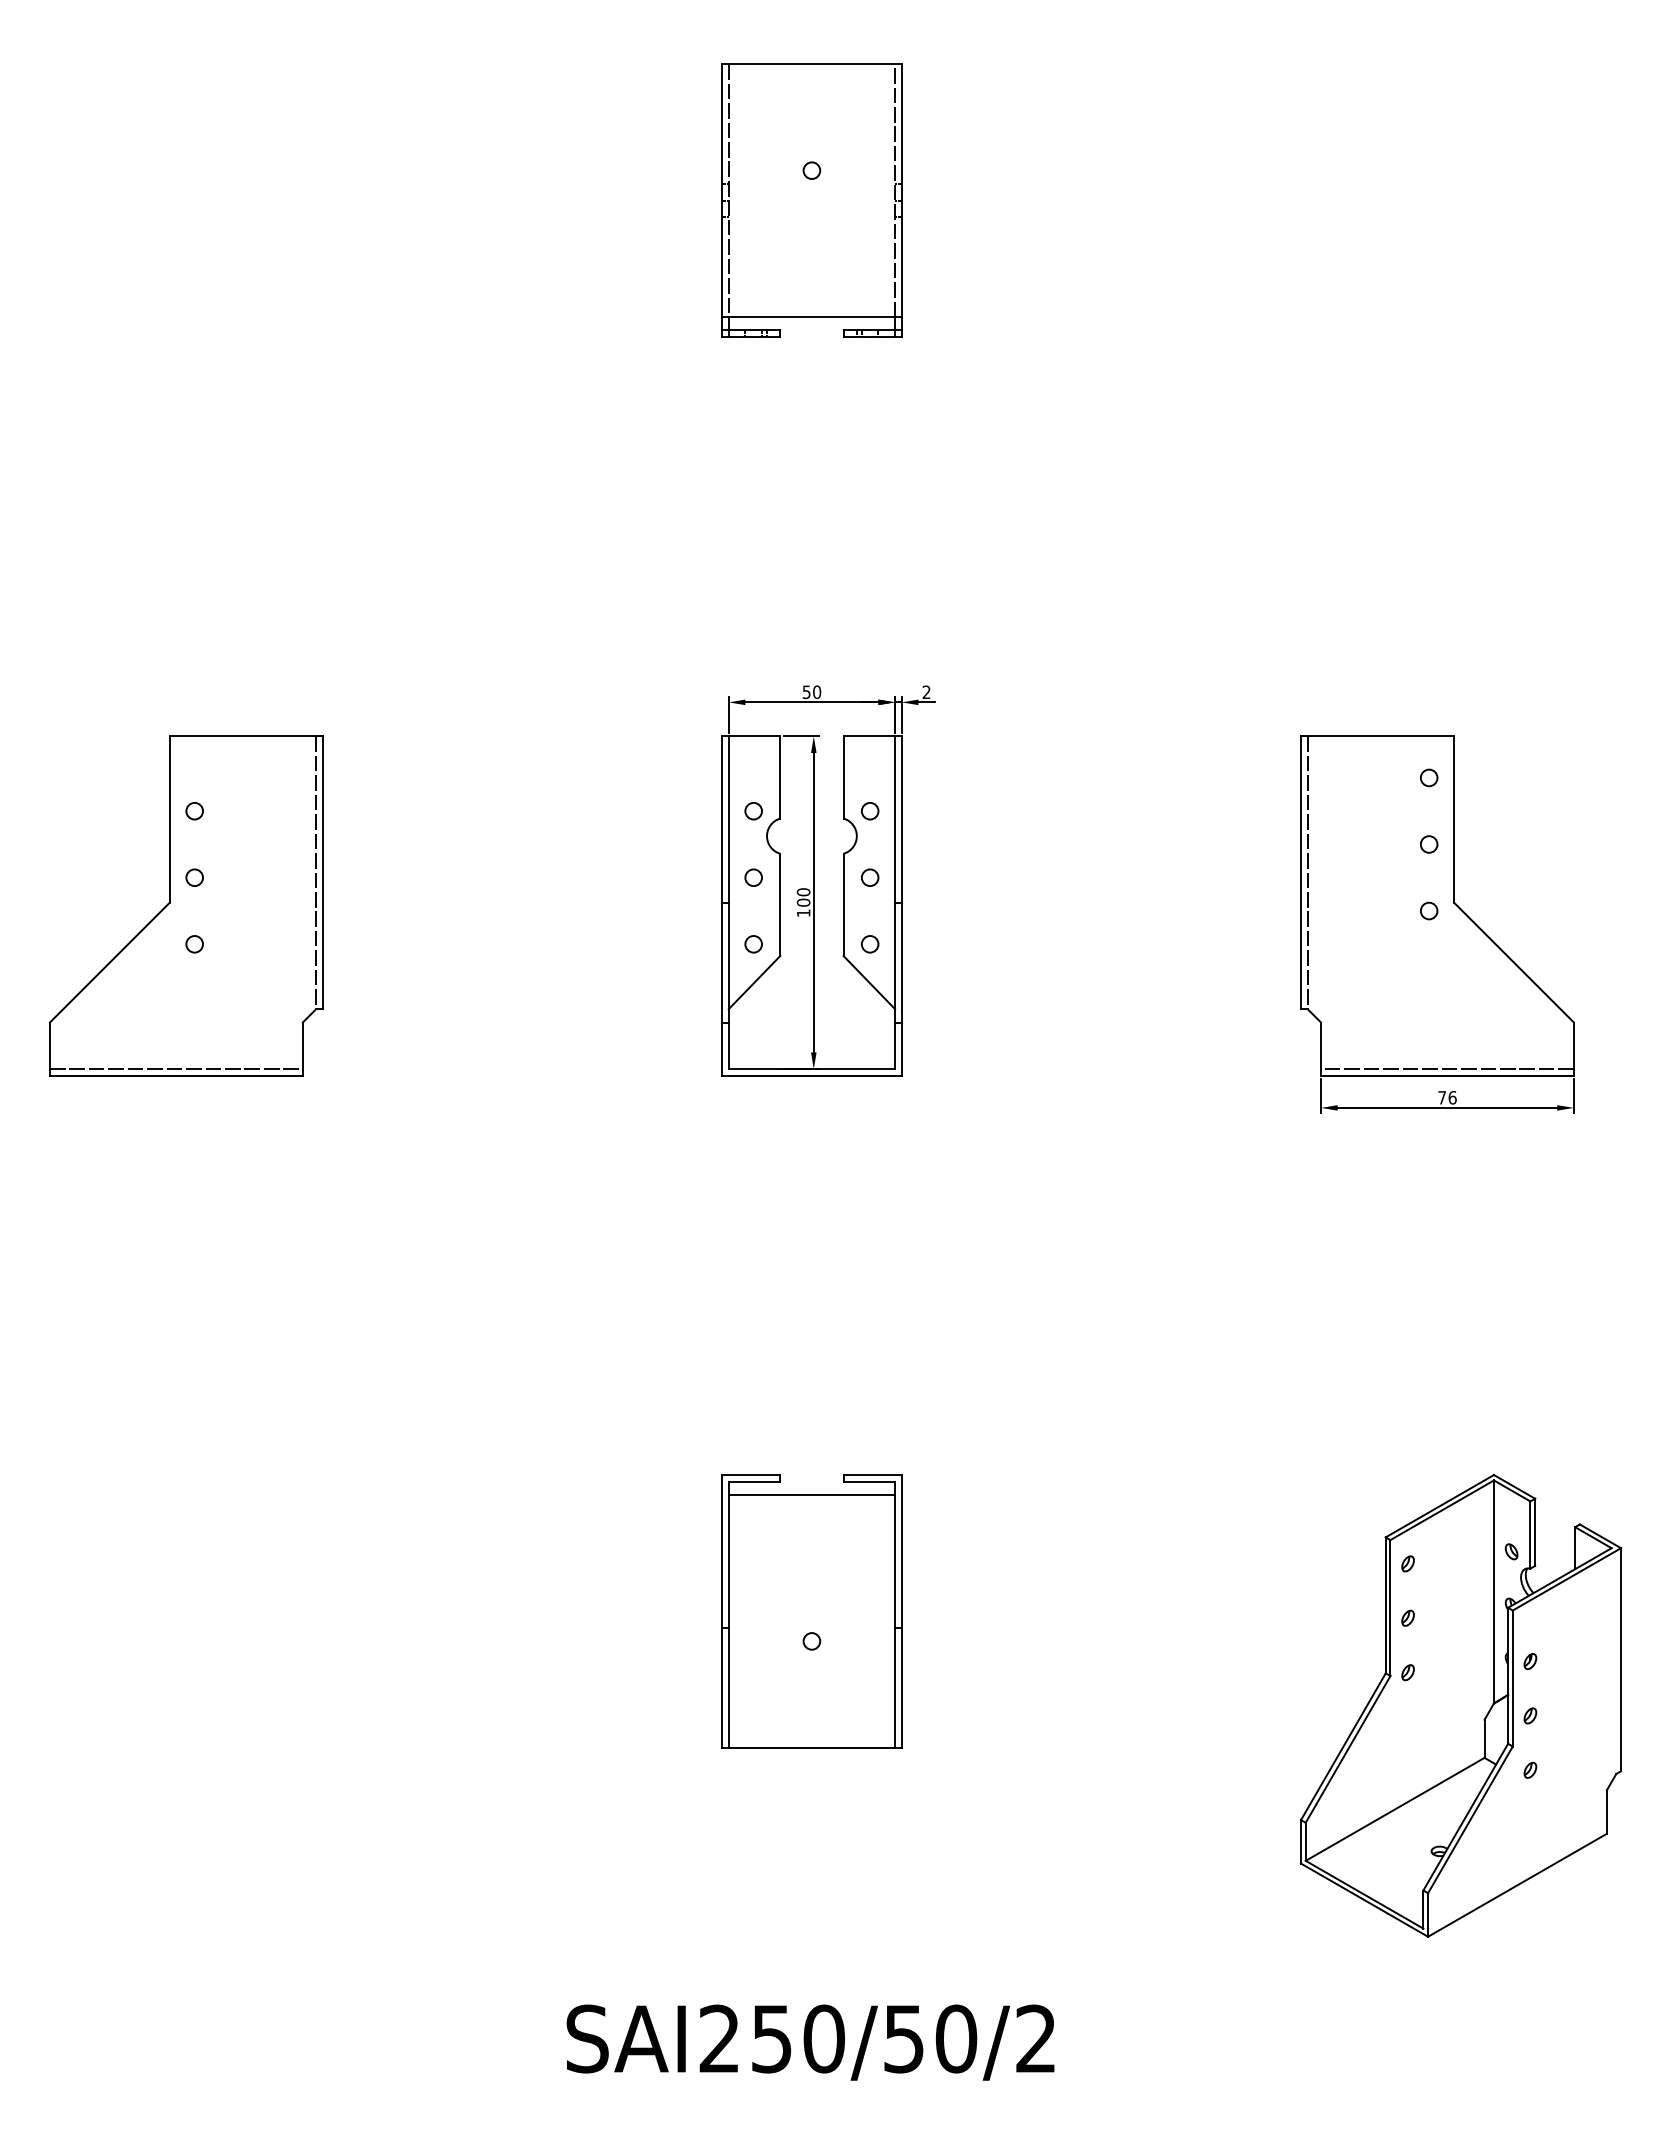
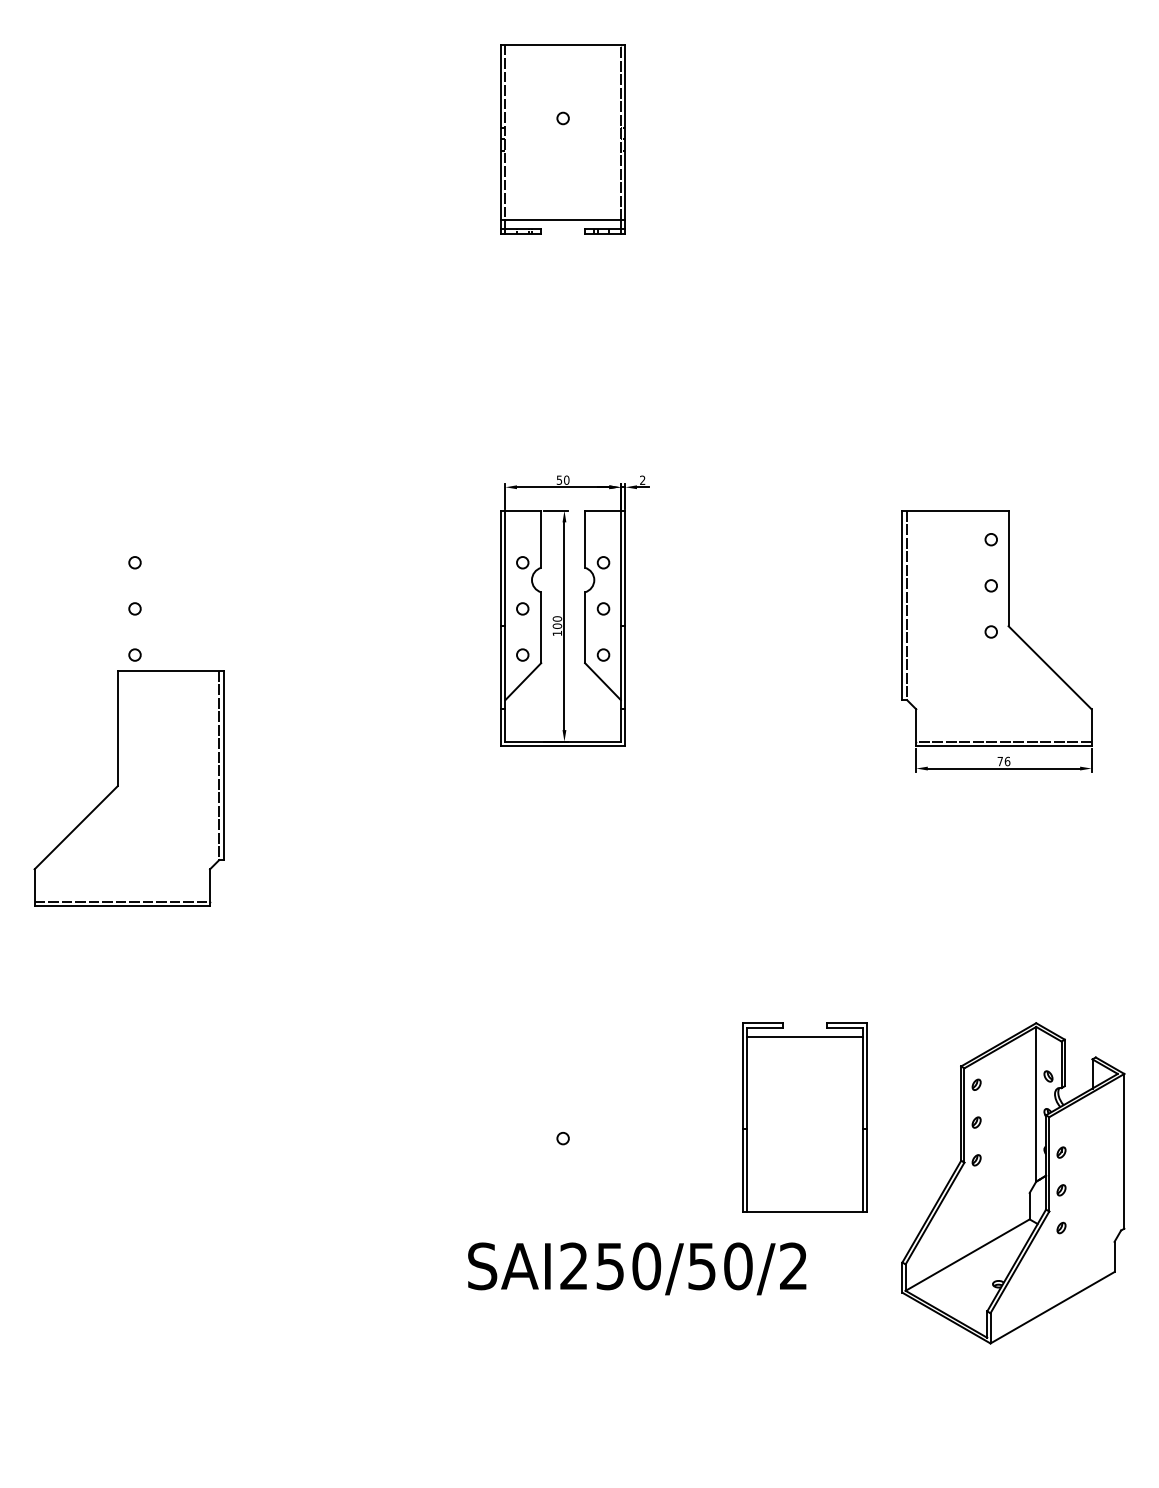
part: (185, 905) -> (128, 788), moved
part: (810, 1610) -> (804, 1117), moved
text: (810, 2042) -> (637, 1268), moved

